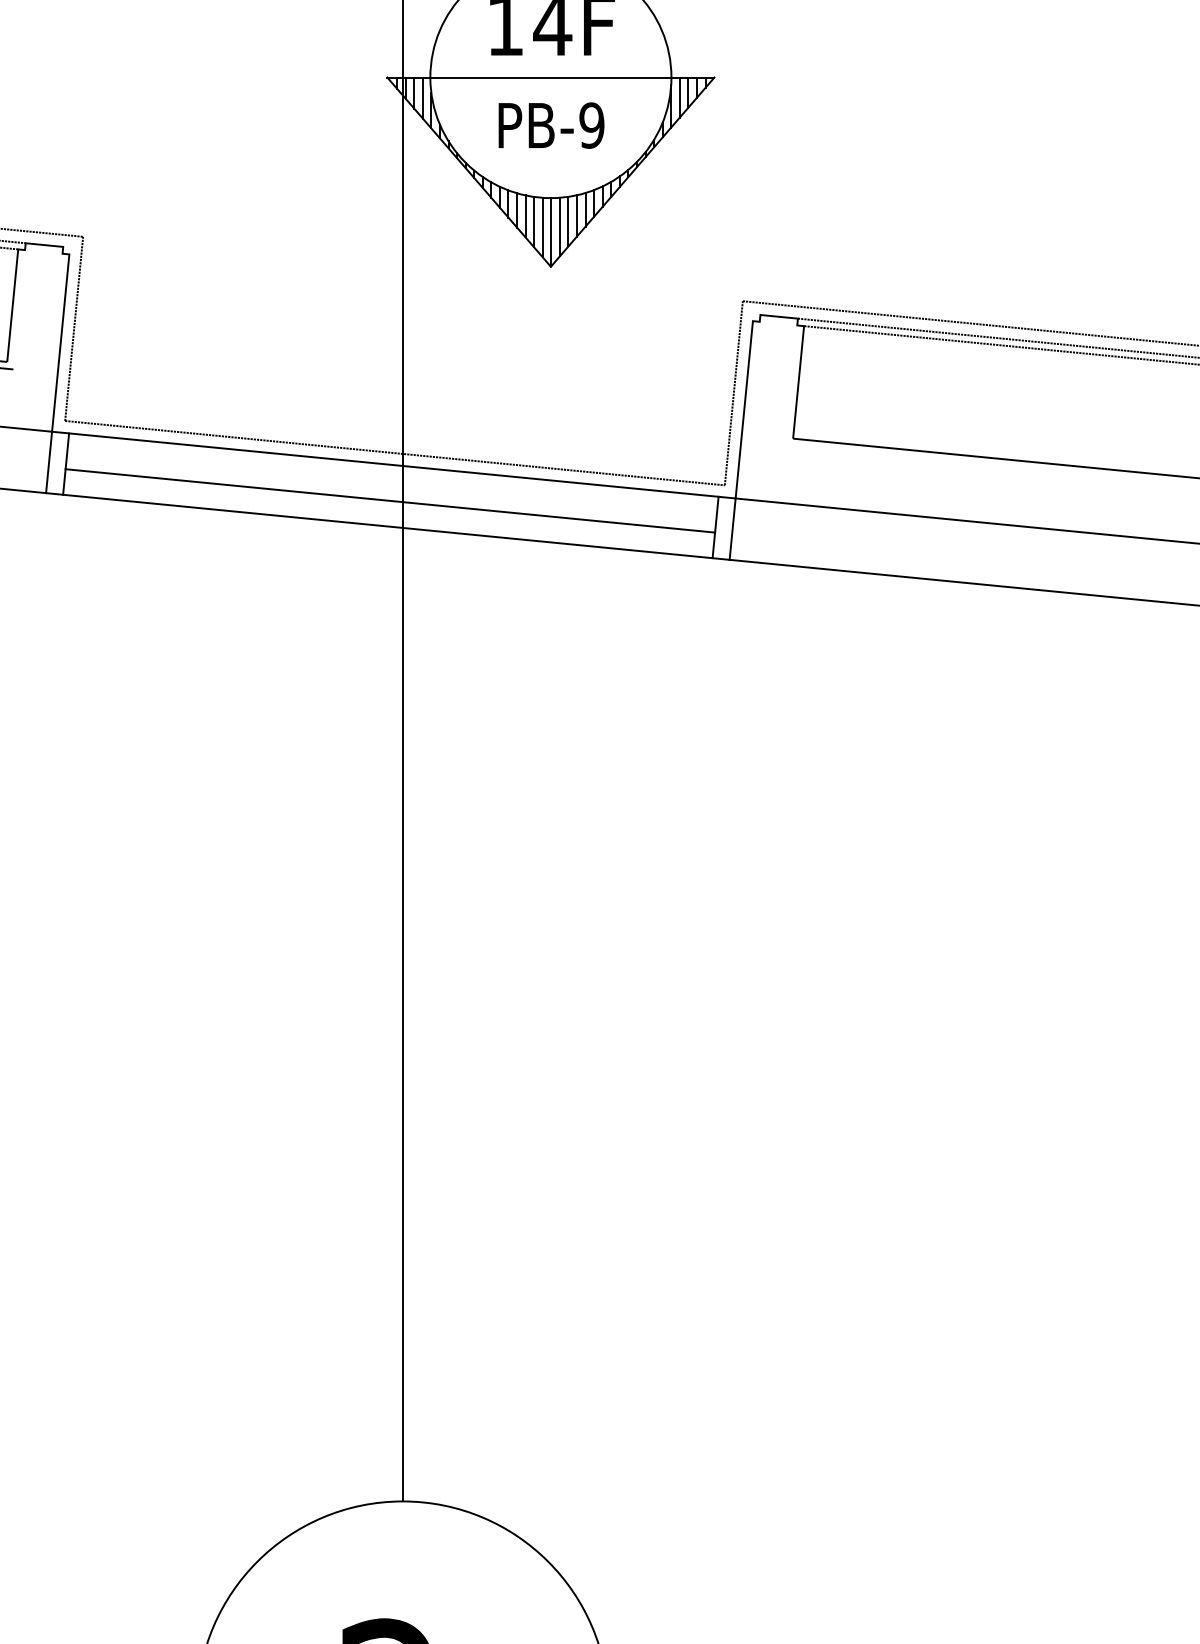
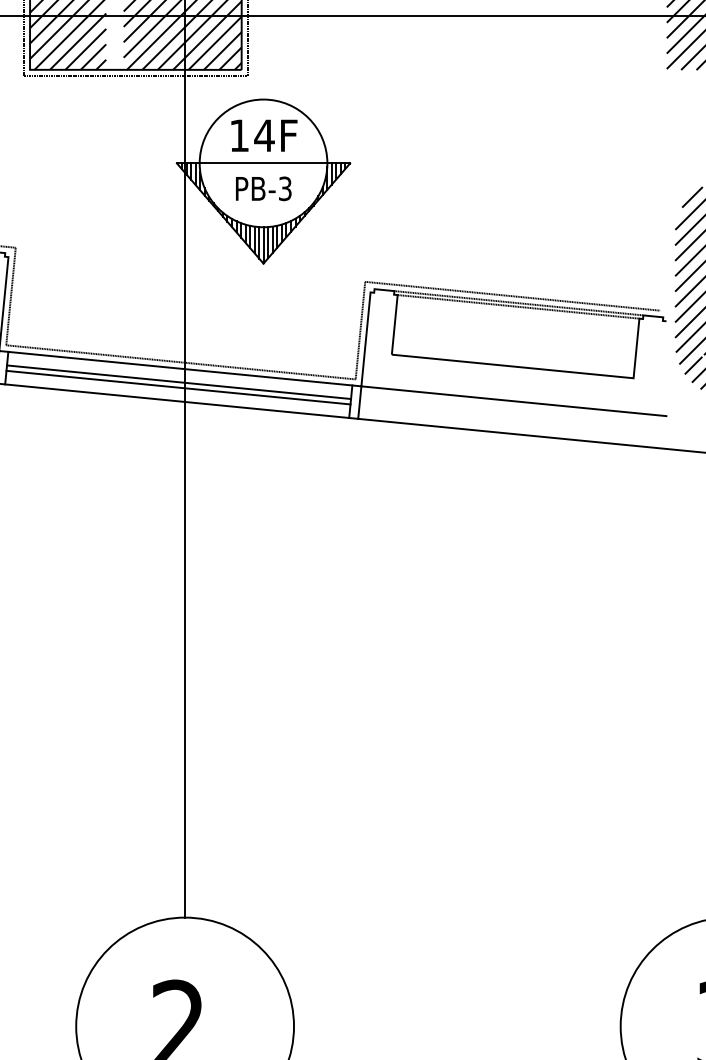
text: (590, 124) -> (284, 188), PB-9 -> PB-3
line: (392, 491) -> (179, 382), added

